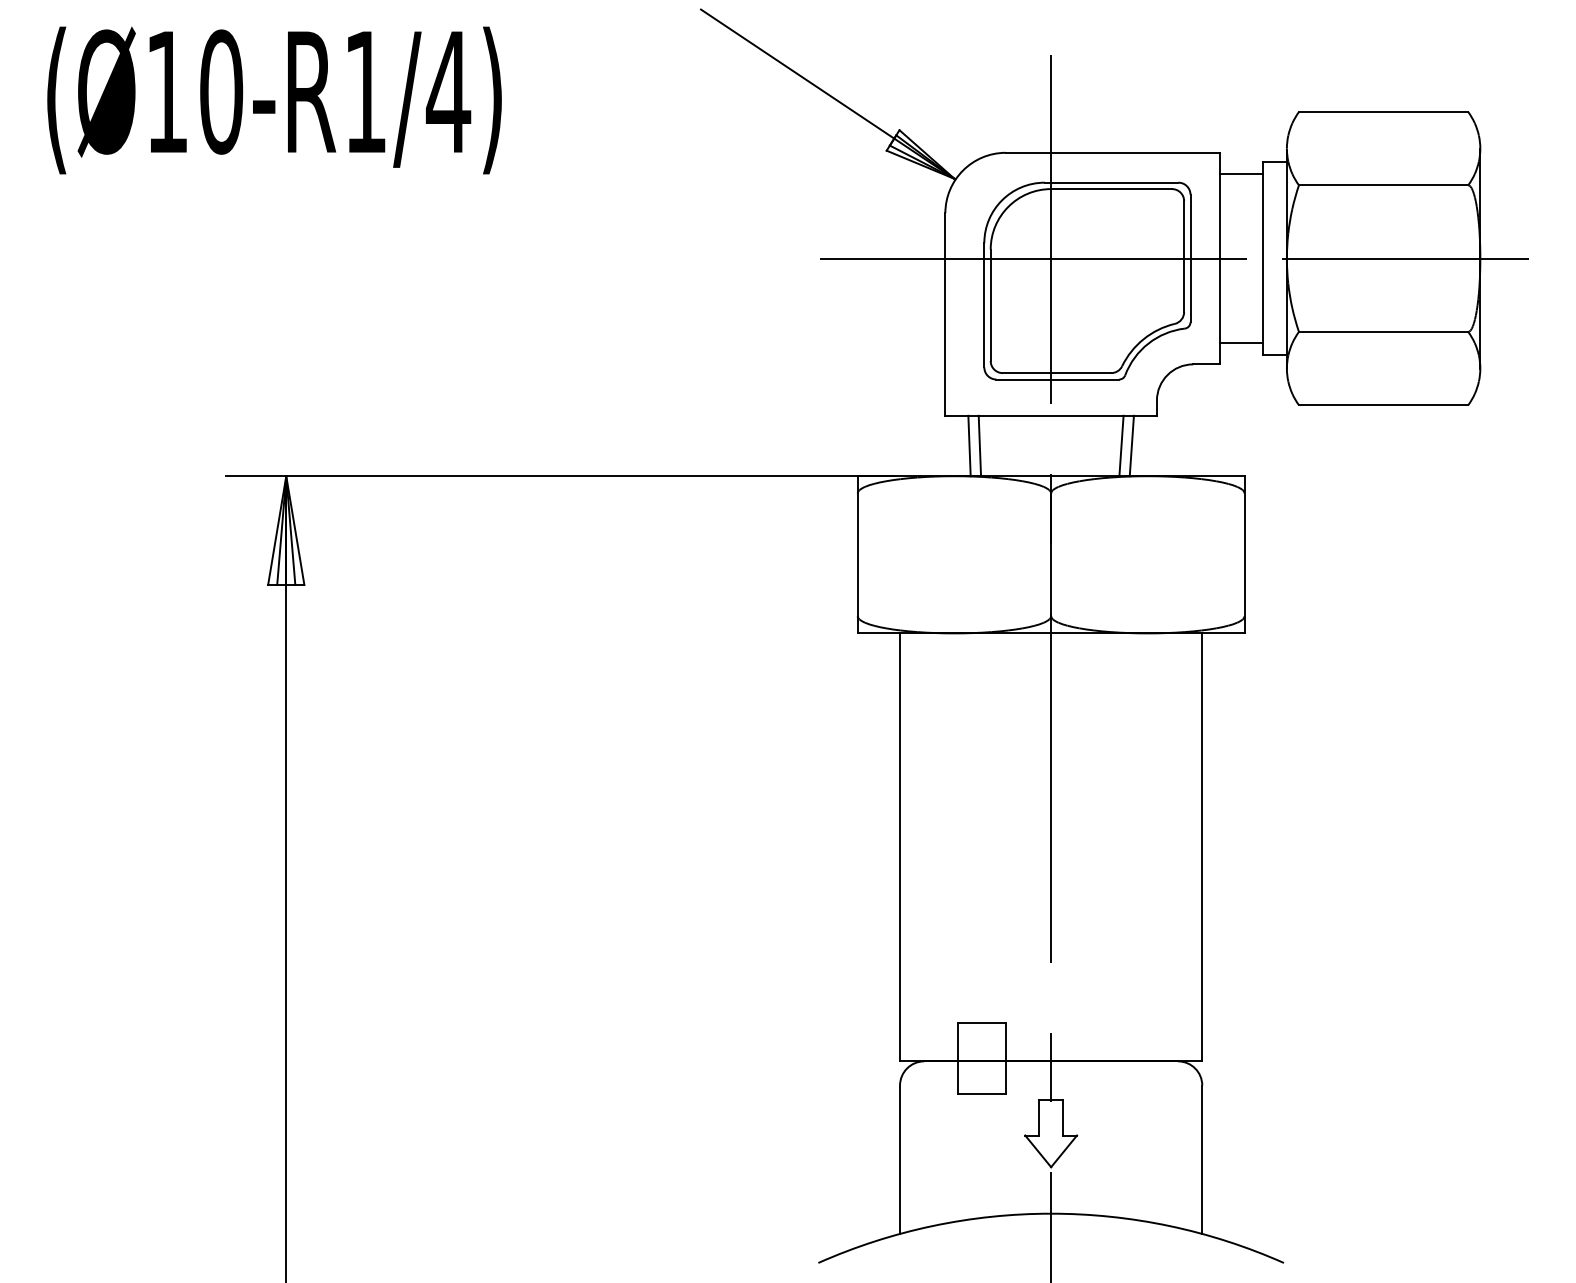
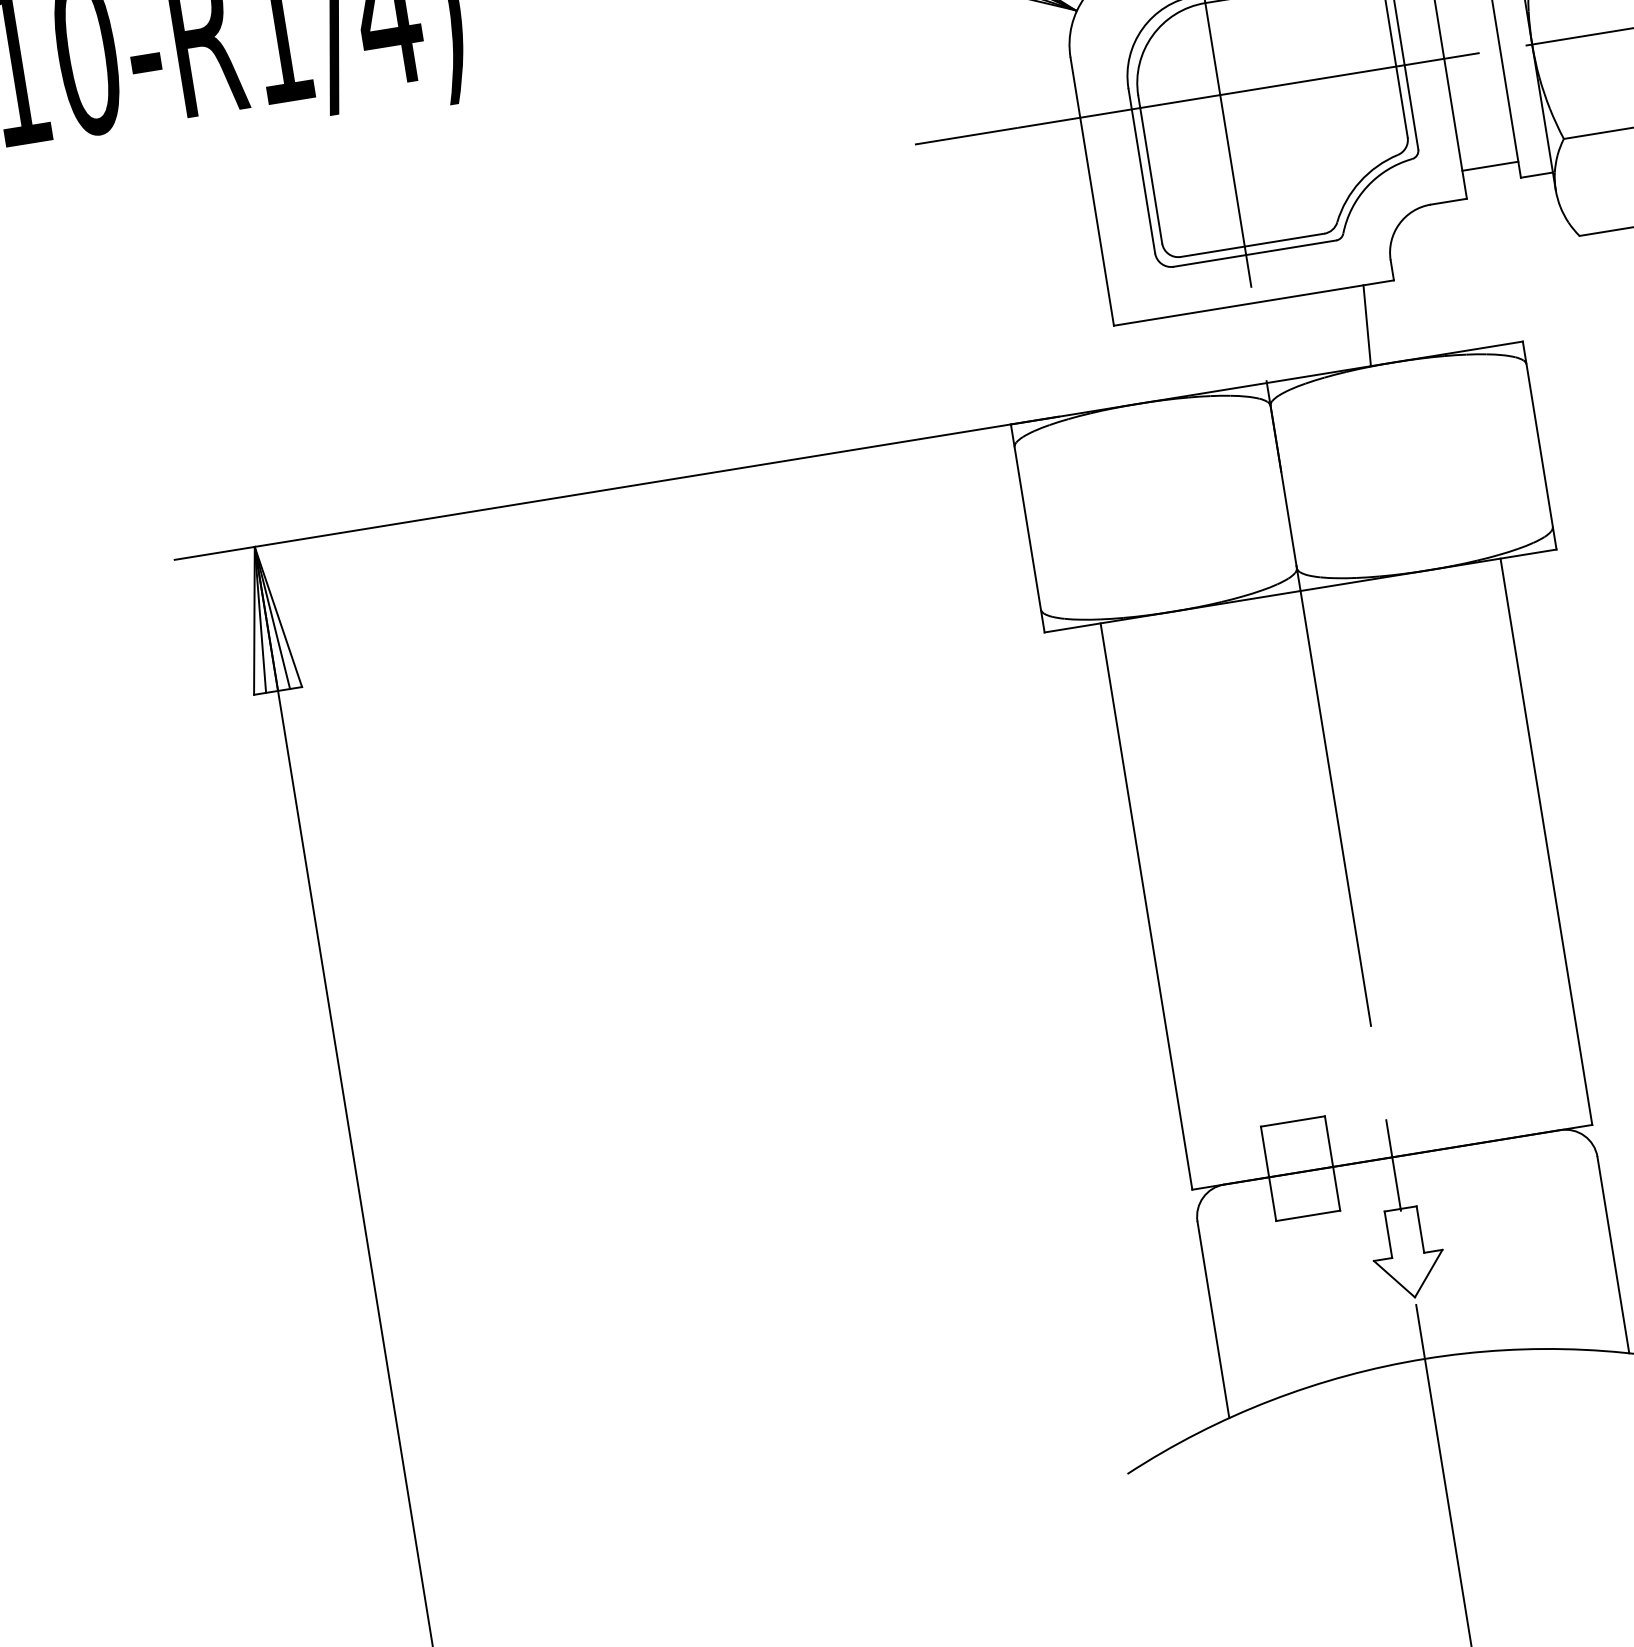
line: (969, 445) -> (1152, 359), removed
line: (979, 445) -> (1165, 357), removed
line: (1121, 445) -> (1353, 327), removed

